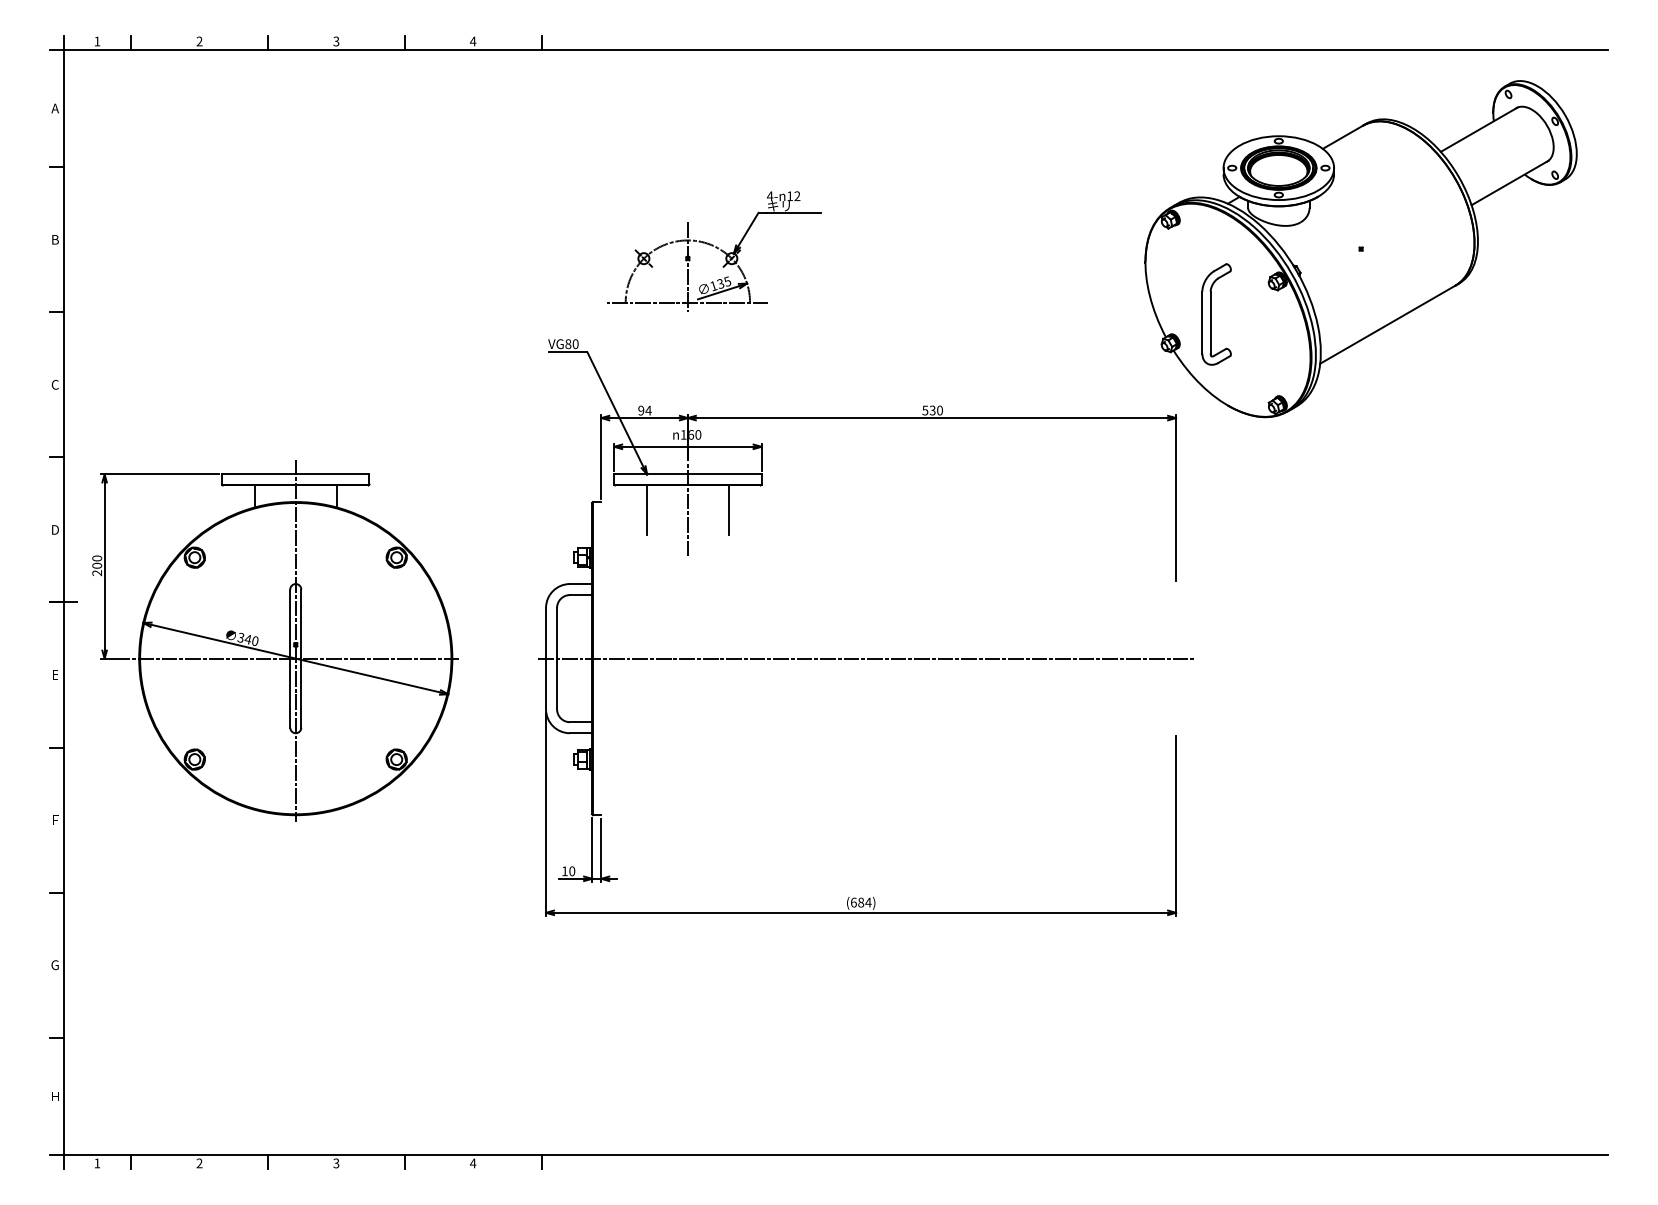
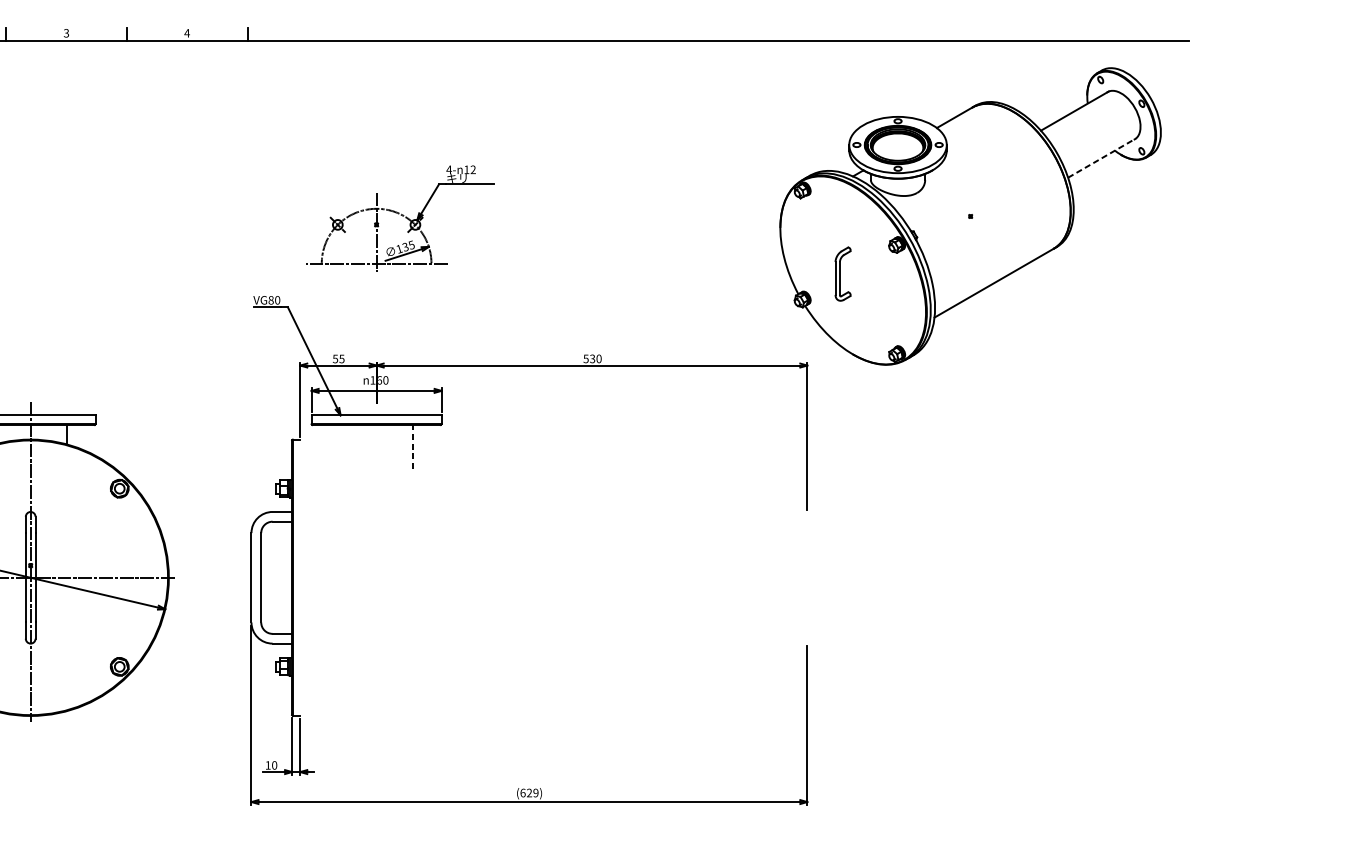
line: (1510, 182) -> (1102, 157), solid -> dashed
part: (1216, 314) -> (843, 274), size x0.6
text: (644, 410) -> (338, 358), 94 -> 55
line: (687, 509) -> (376, 446), removed
line: (728, 509) -> (412, 446), solid -> dashed
line: (646, 510) -> (340, 447), removed
line: (865, 658) -> (533, 577), removed
text: (864, 902) -> (532, 792), (684) -> (629)

